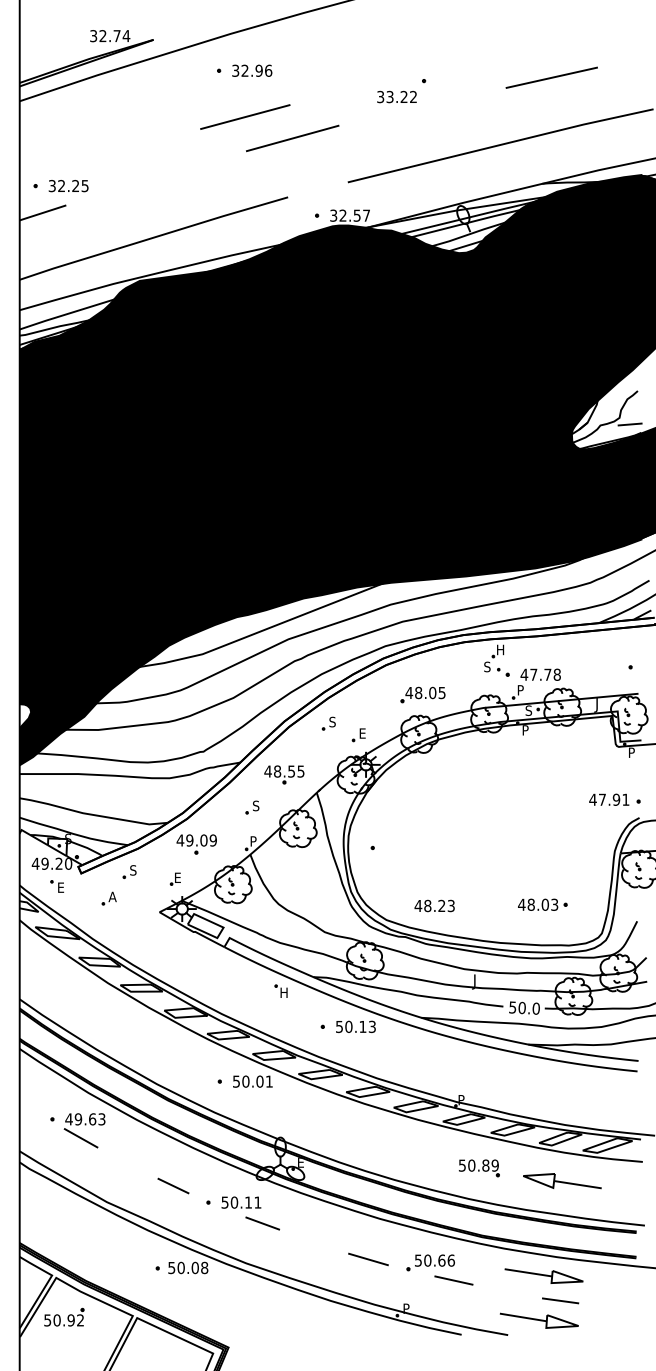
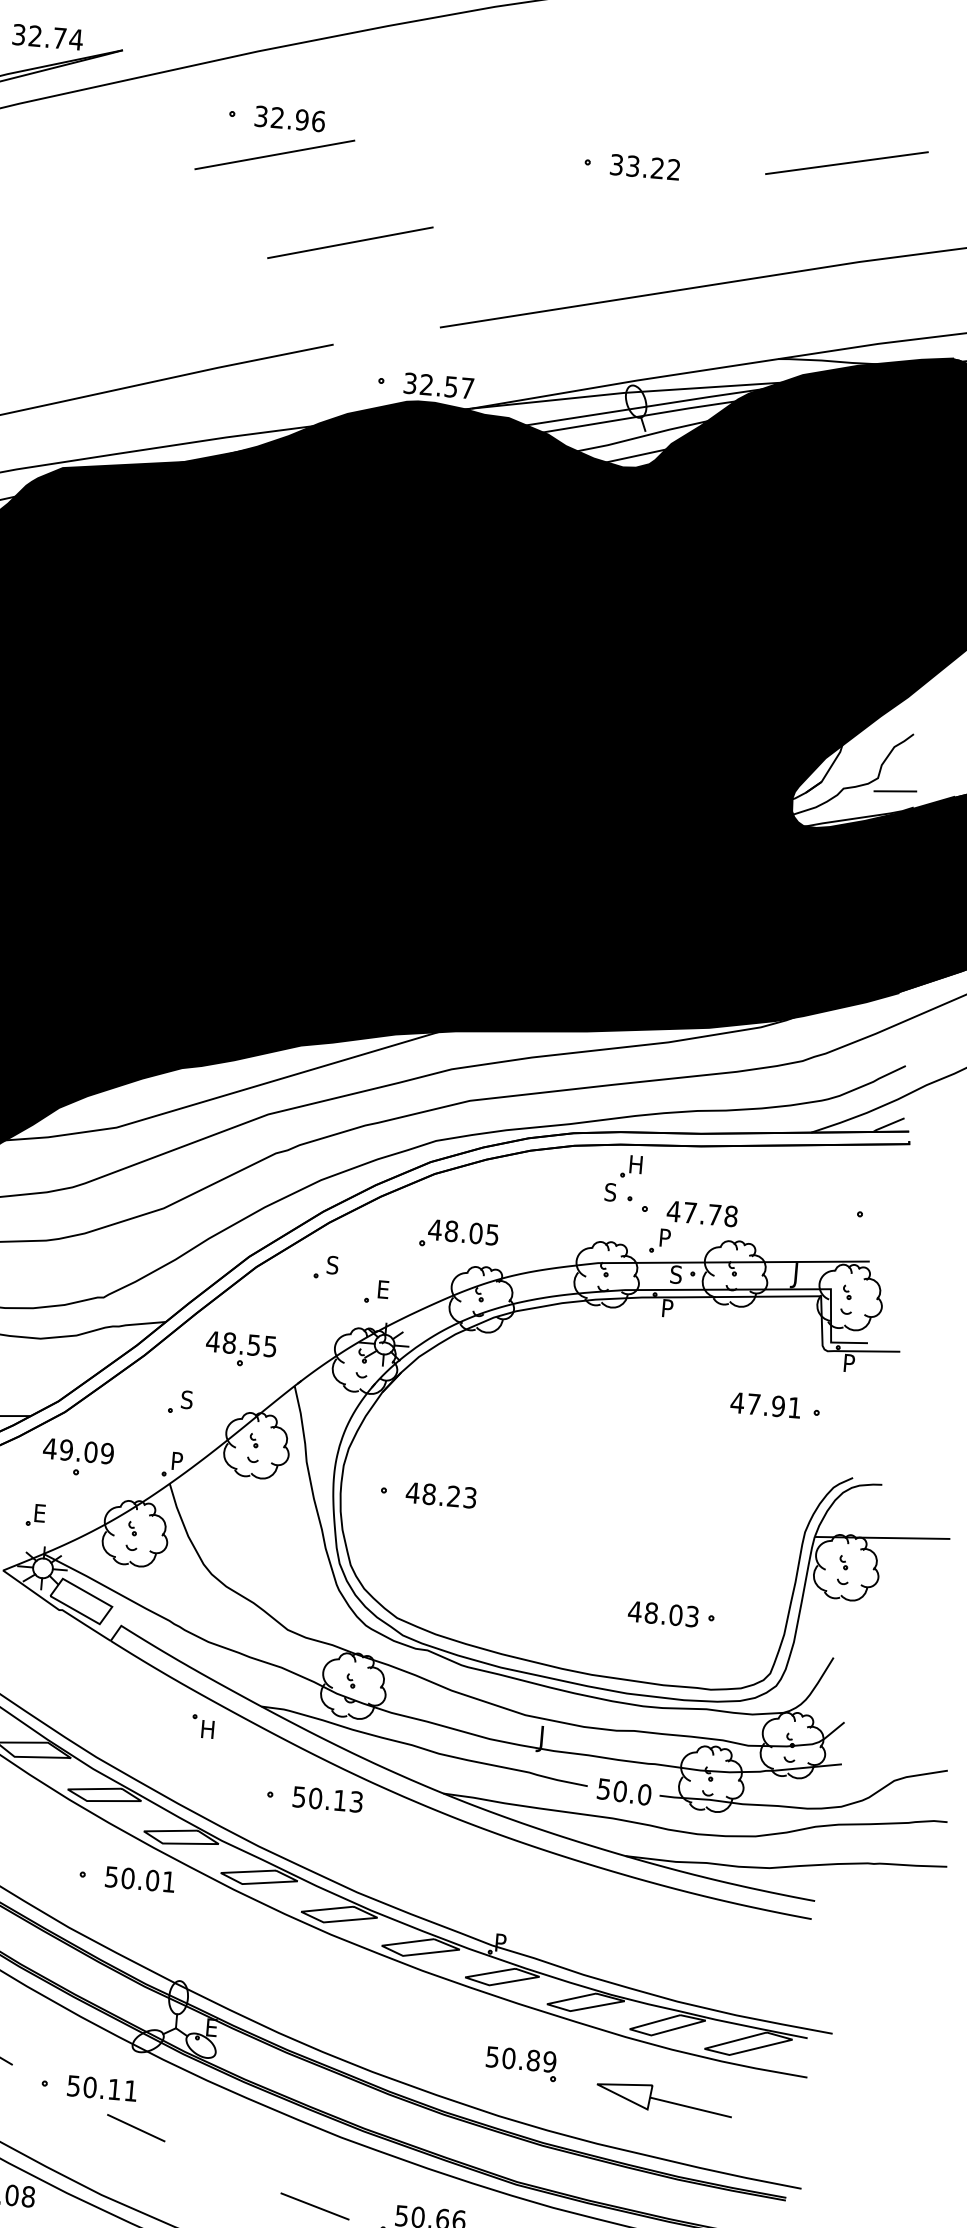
line: (551, 77) -> (846, 162), moved
text: (396, 96) -> (644, 166), moved
line: (245, 116) -> (275, 153), moved
part: (422, 694) -> (458, 1234), moved
part: (614, 799) -> (774, 1405), moved
text: (434, 905) -> (441, 1494), moved

